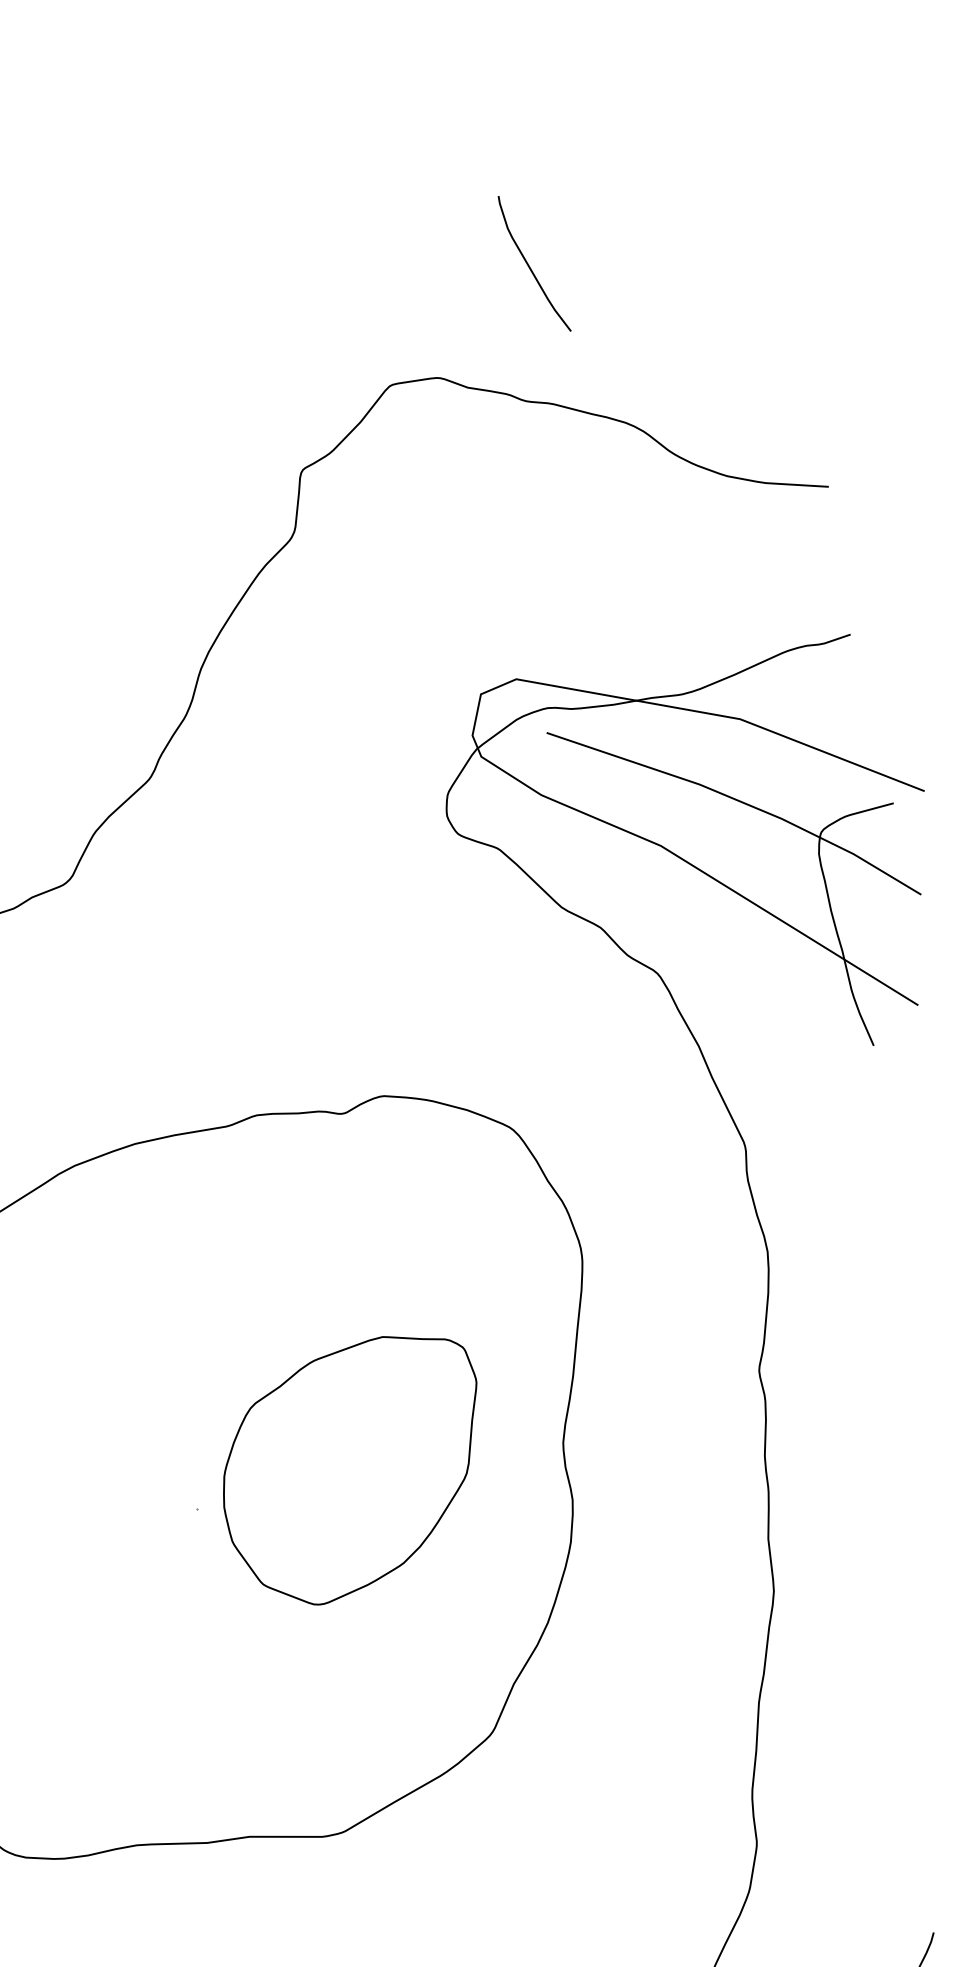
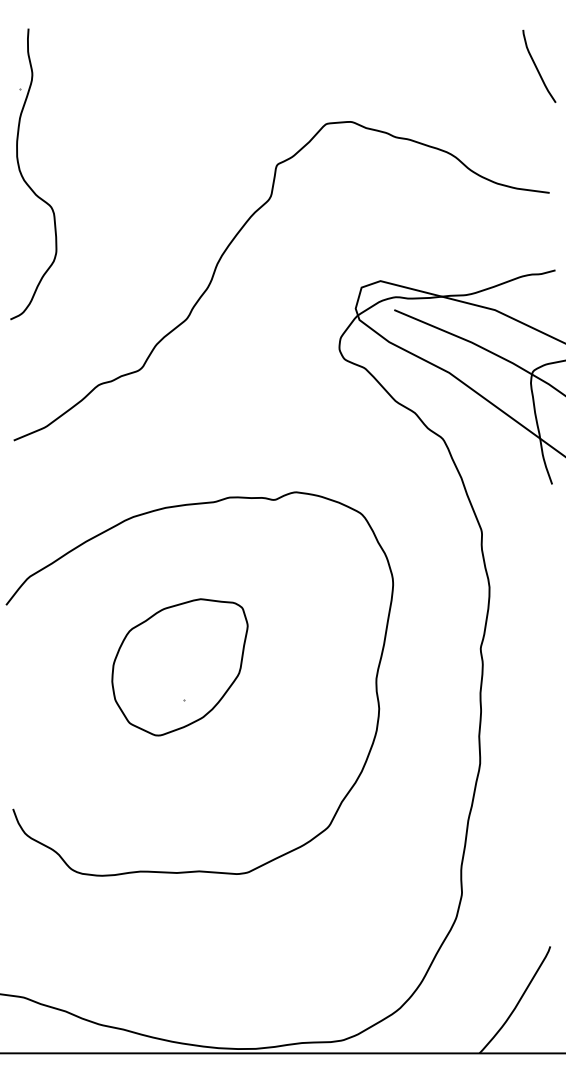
curve: (531, 266) -> (537, 67), moved
part: (351, 1471) -> (179, 667), moved

